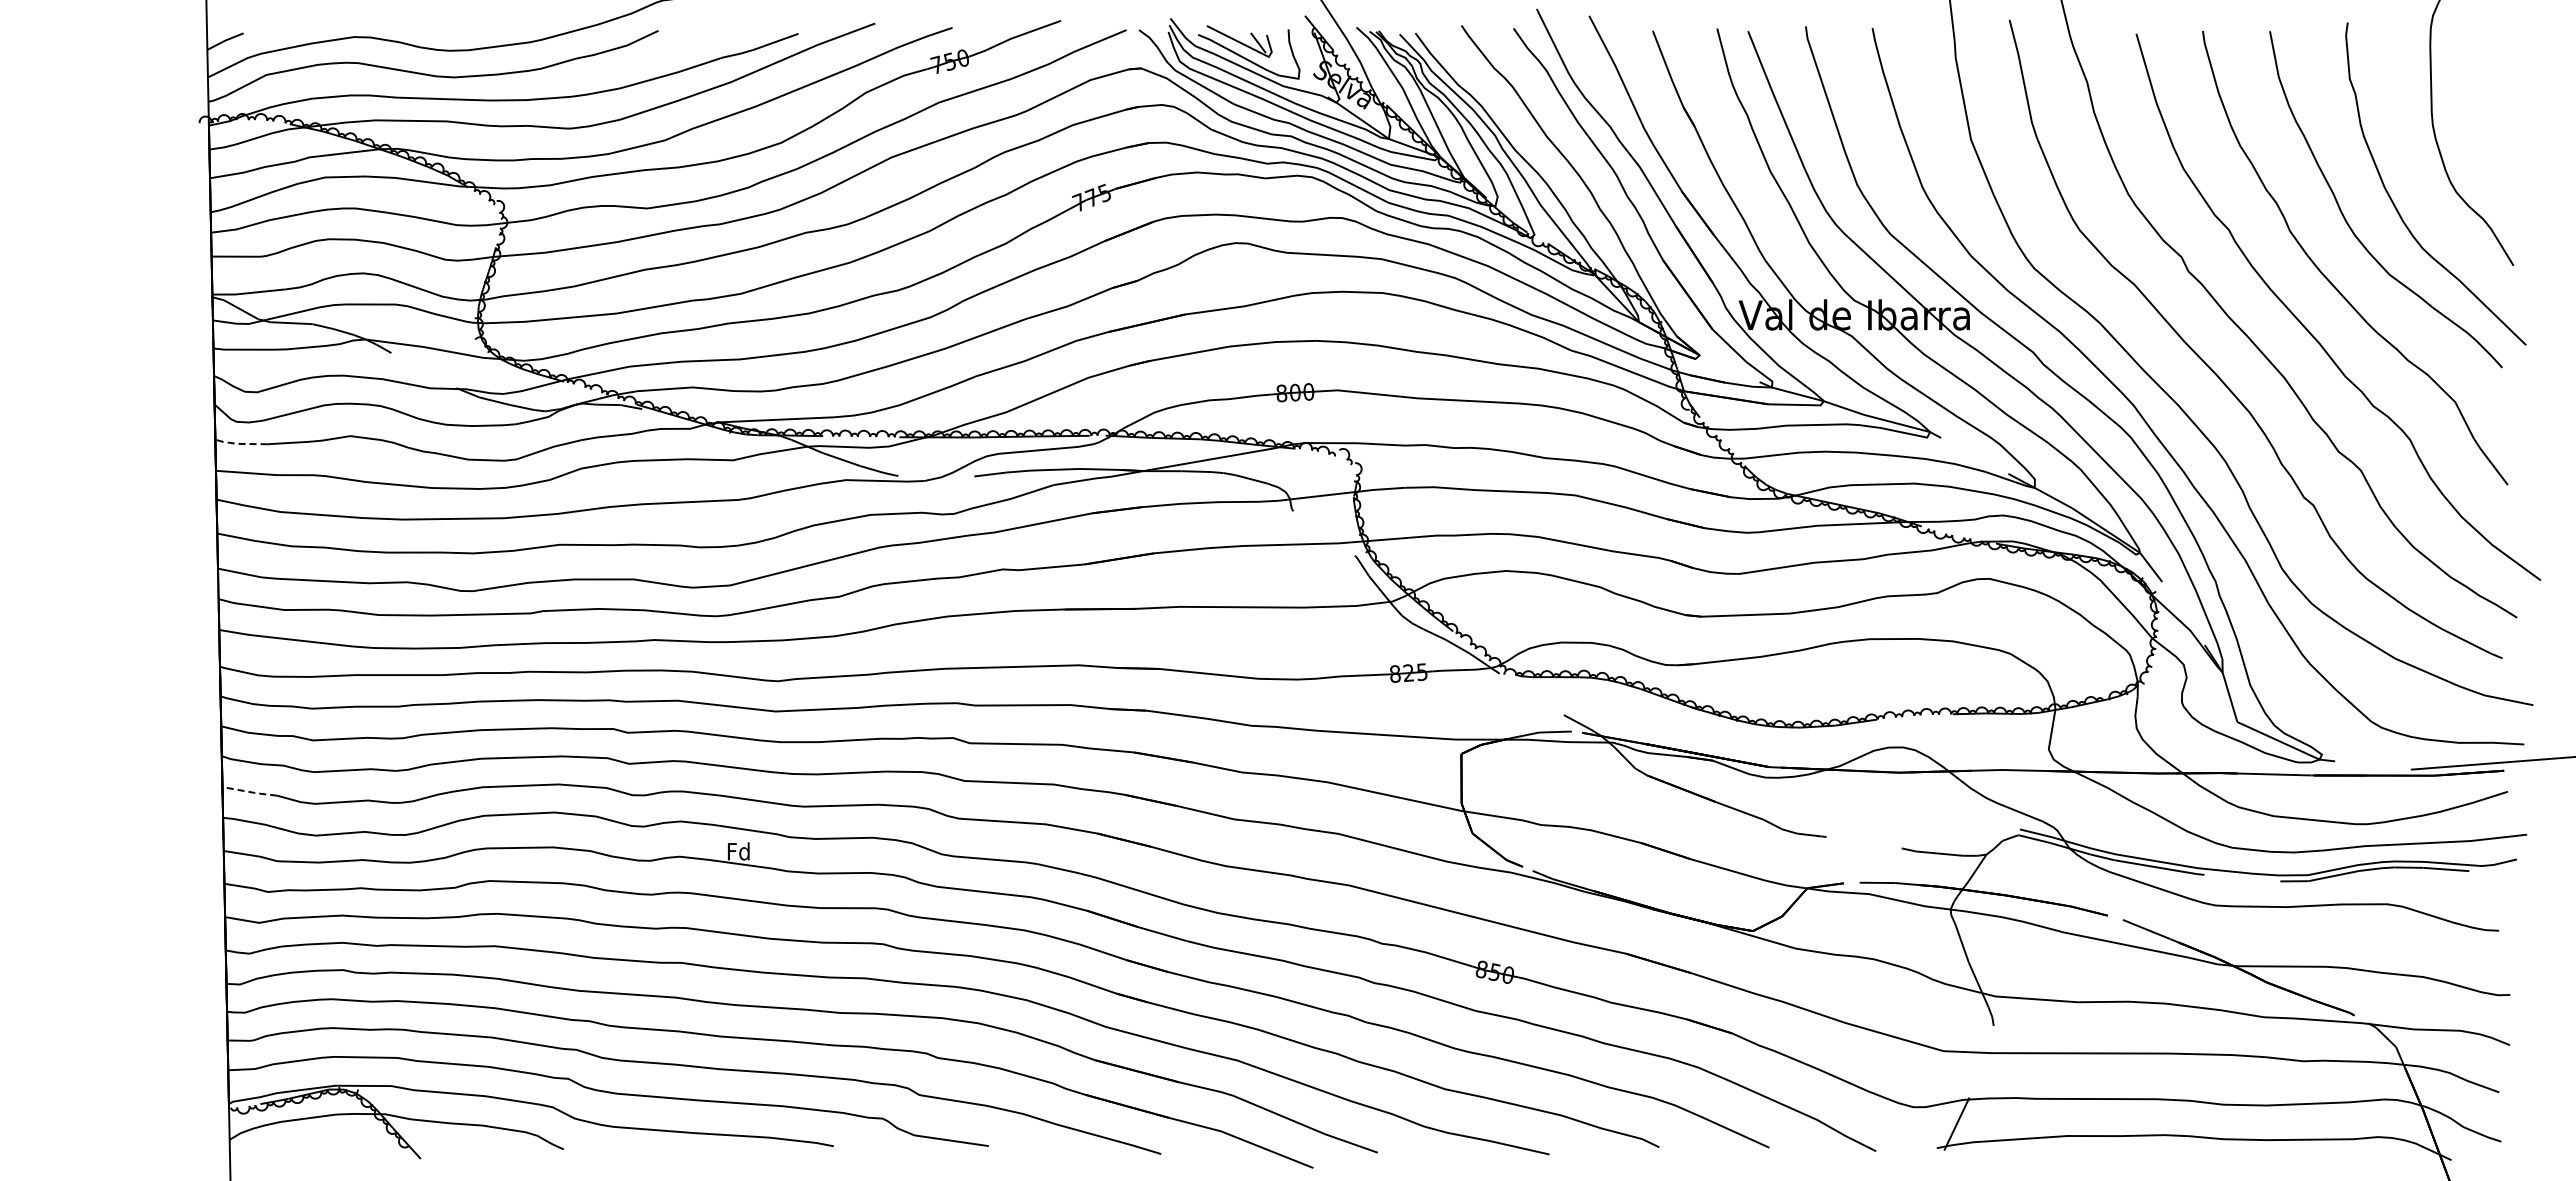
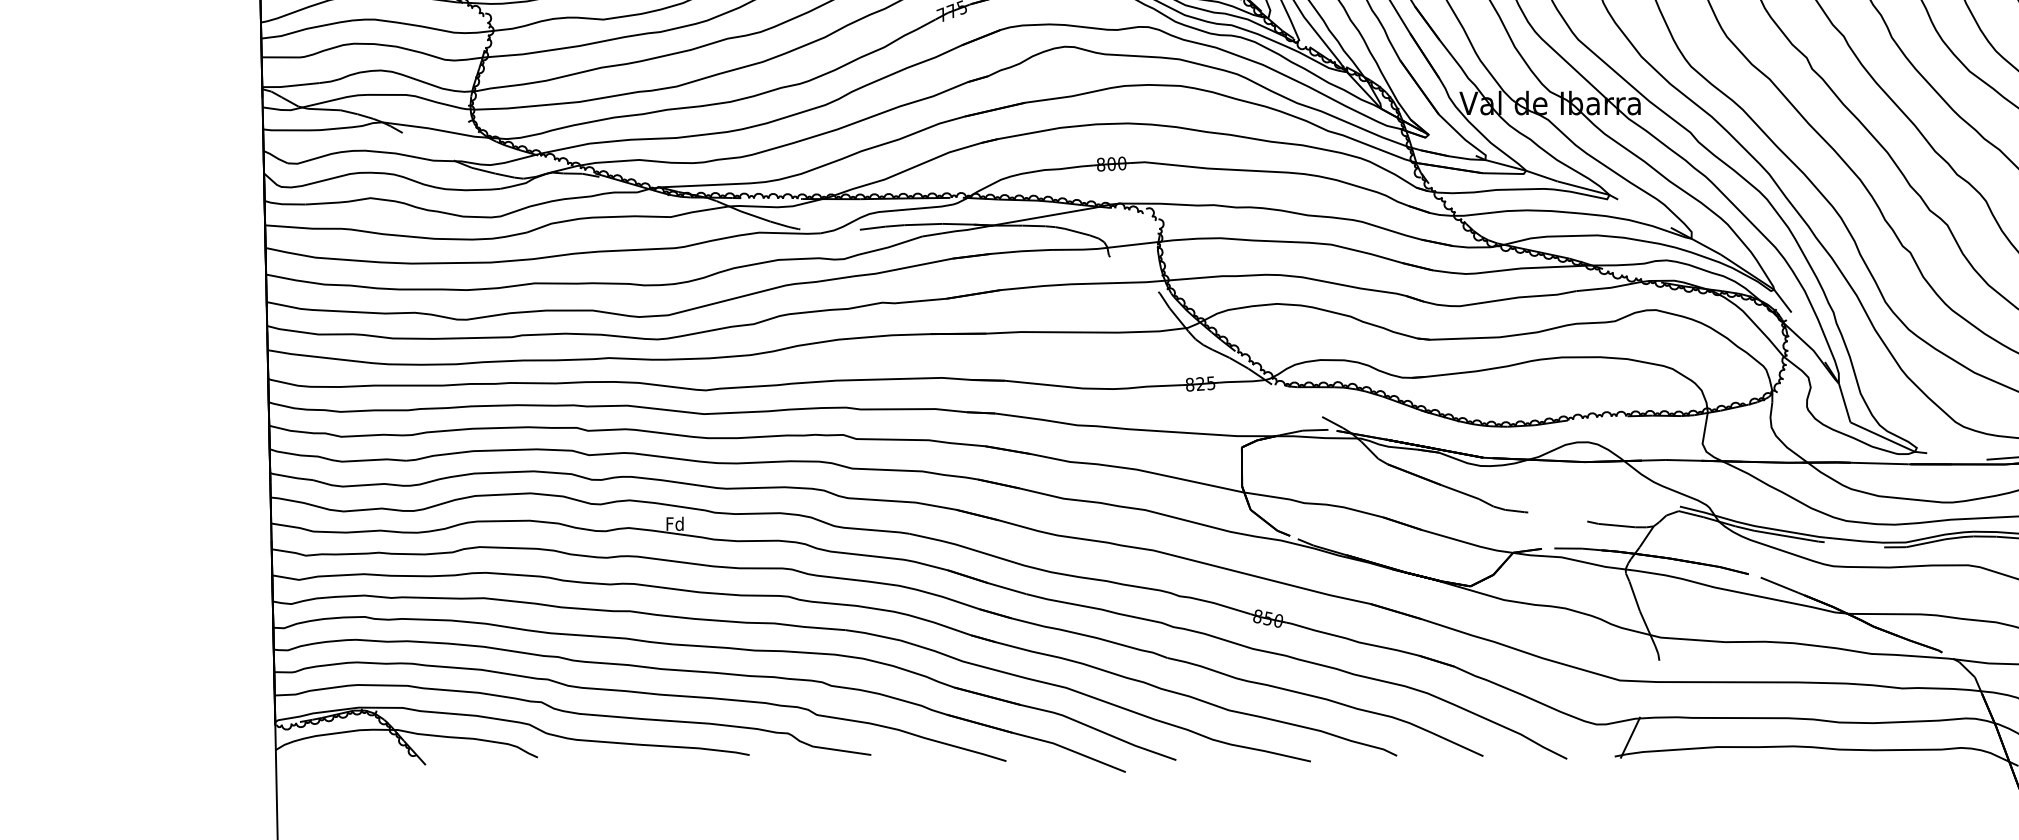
line: (239, 443) -> (283, 203), dashed -> solid
line: (249, 791) -> (291, 476), dashed -> solid

